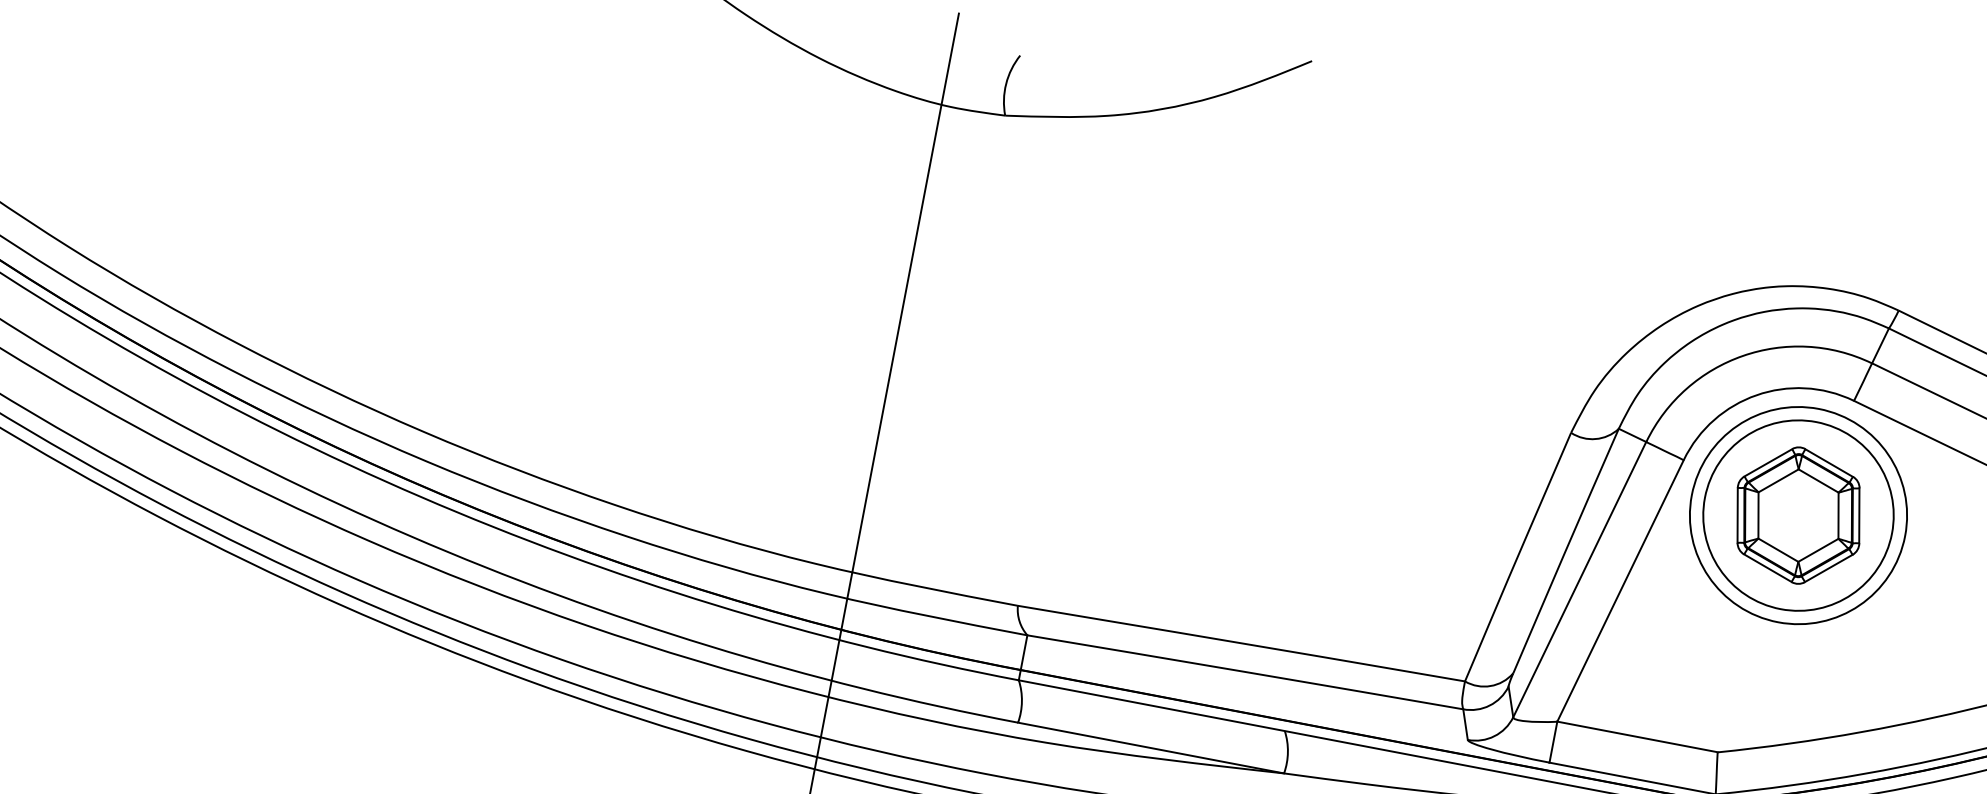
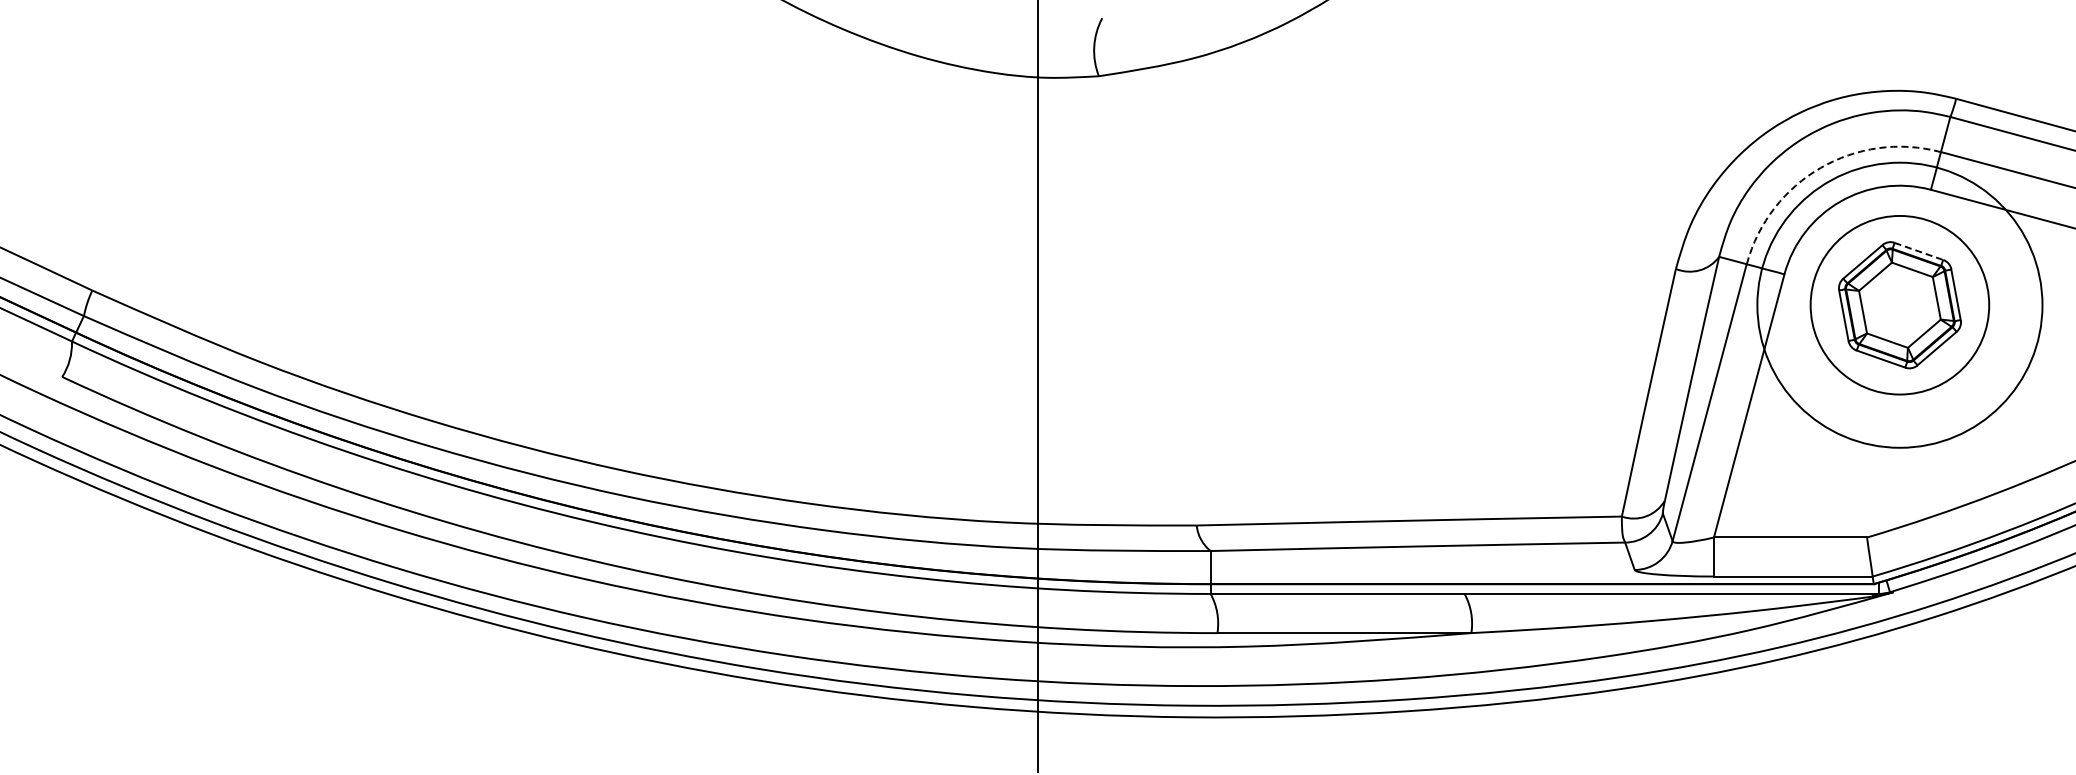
arc: (1742, 355) -> (1820, 167), solid -> dashed
line: (1828, 463) -> (1918, 251), solid -> dashed
circle: (1798, 515) -> (1899, 305), size x1.4

